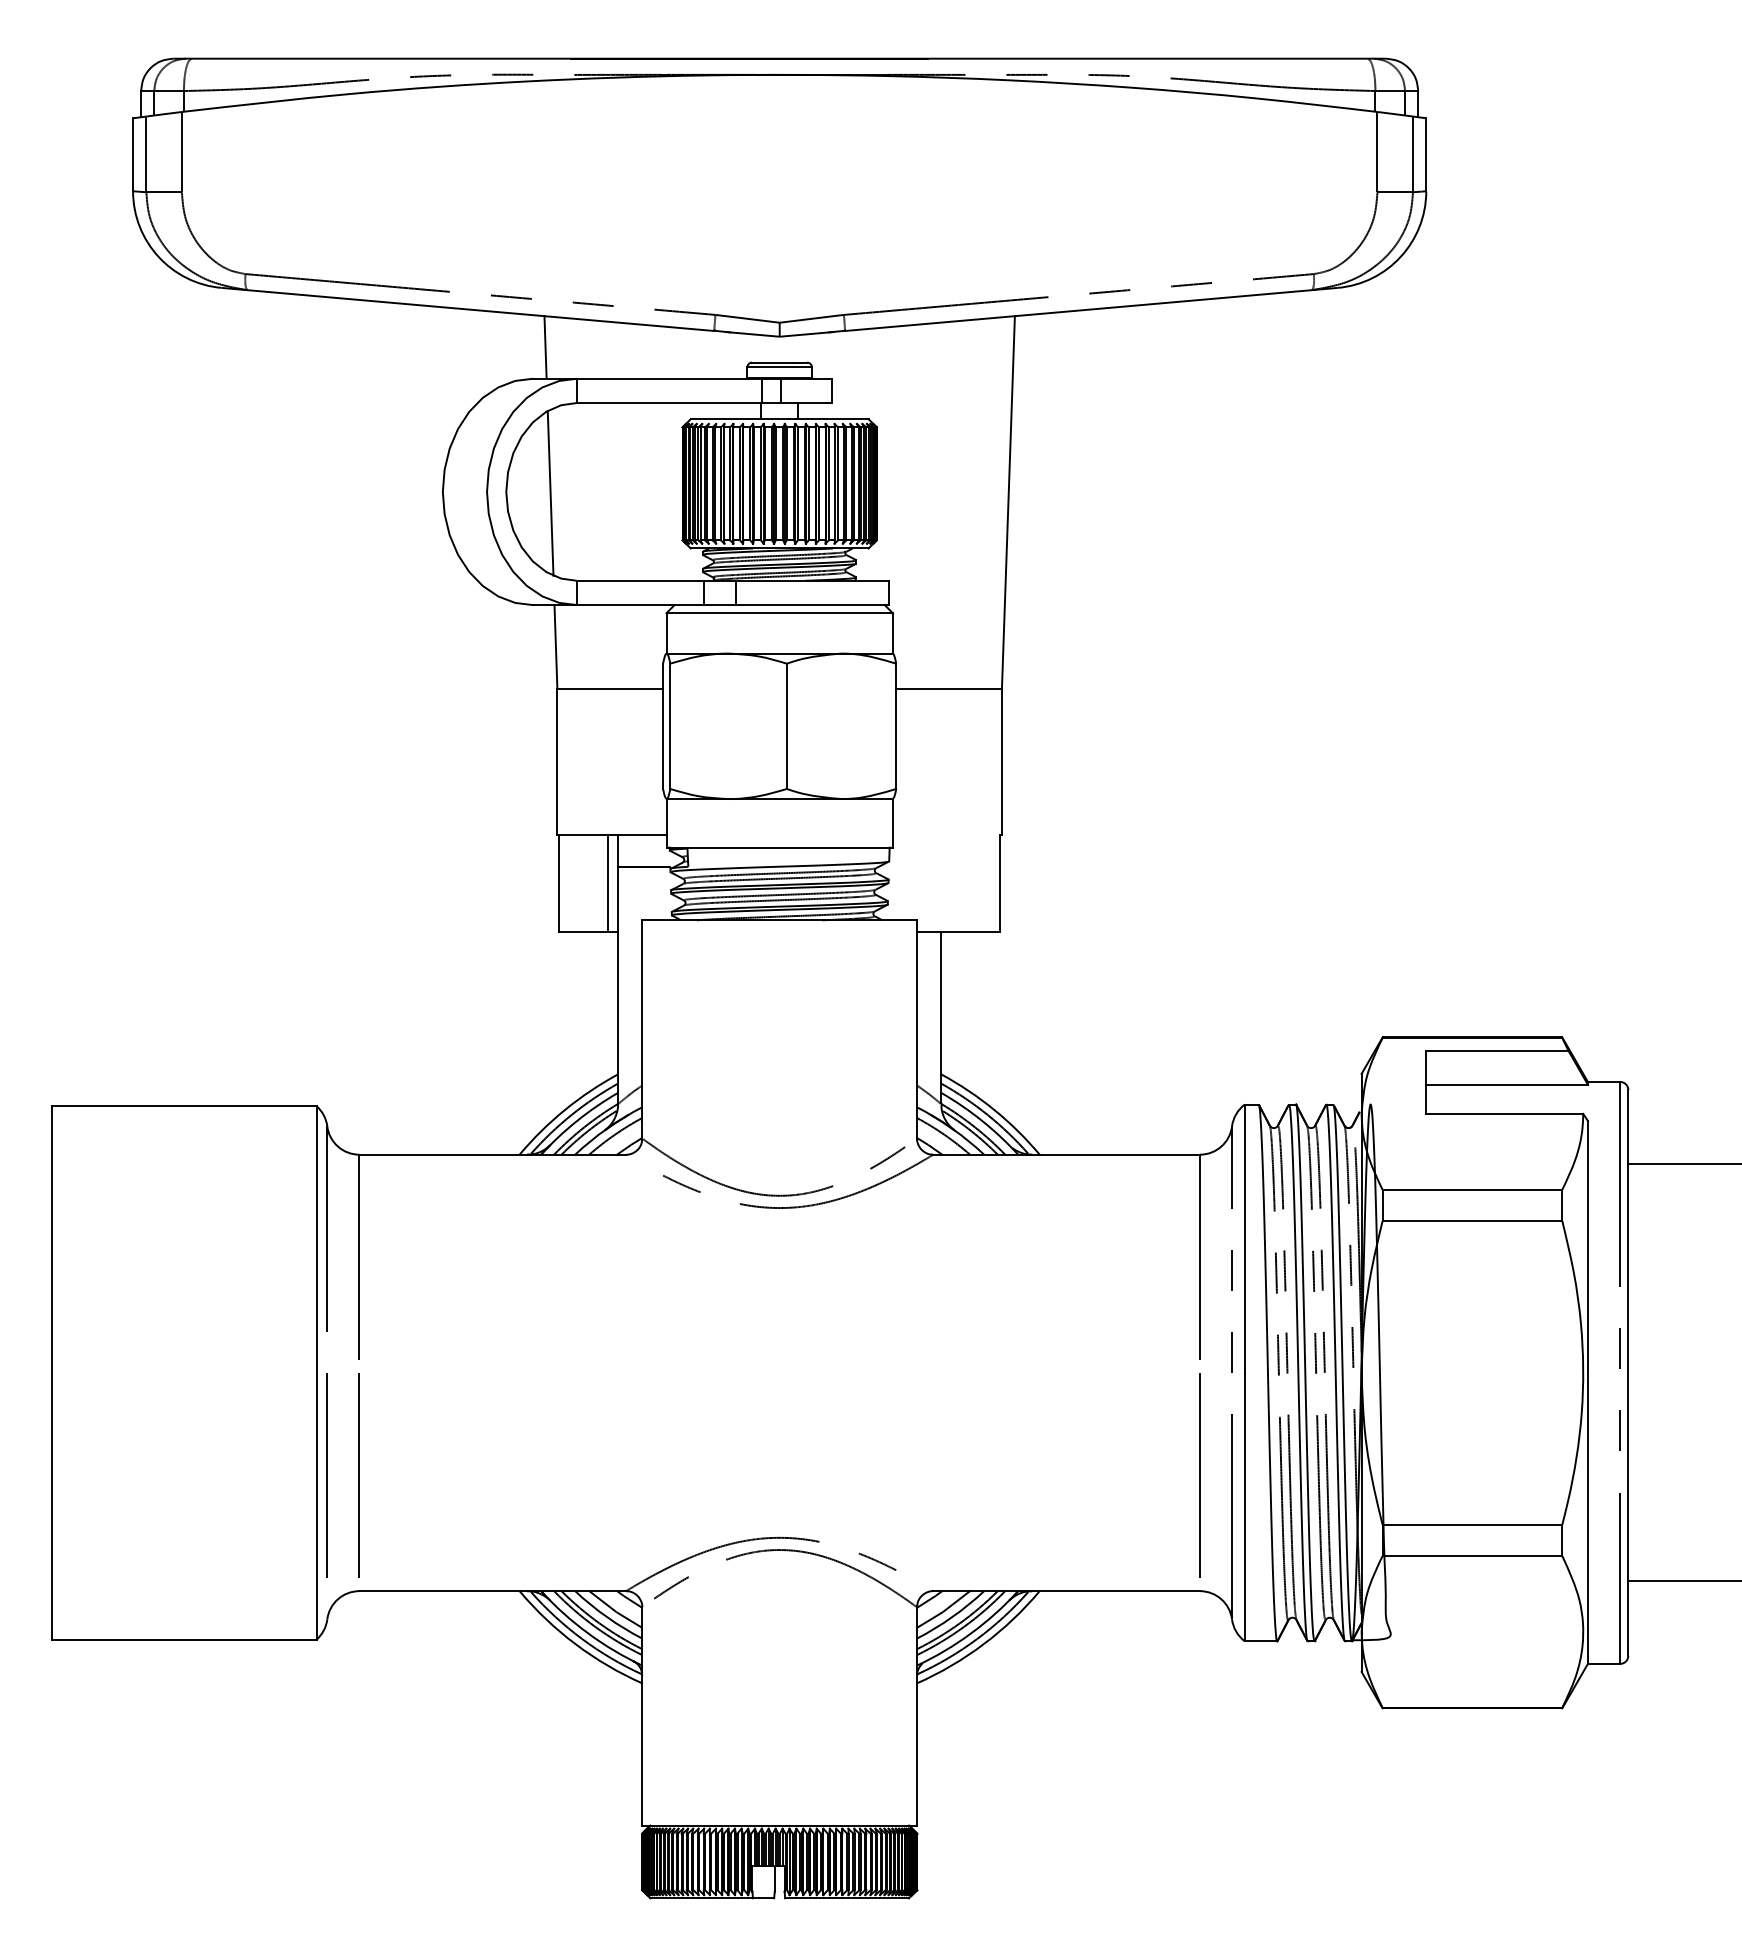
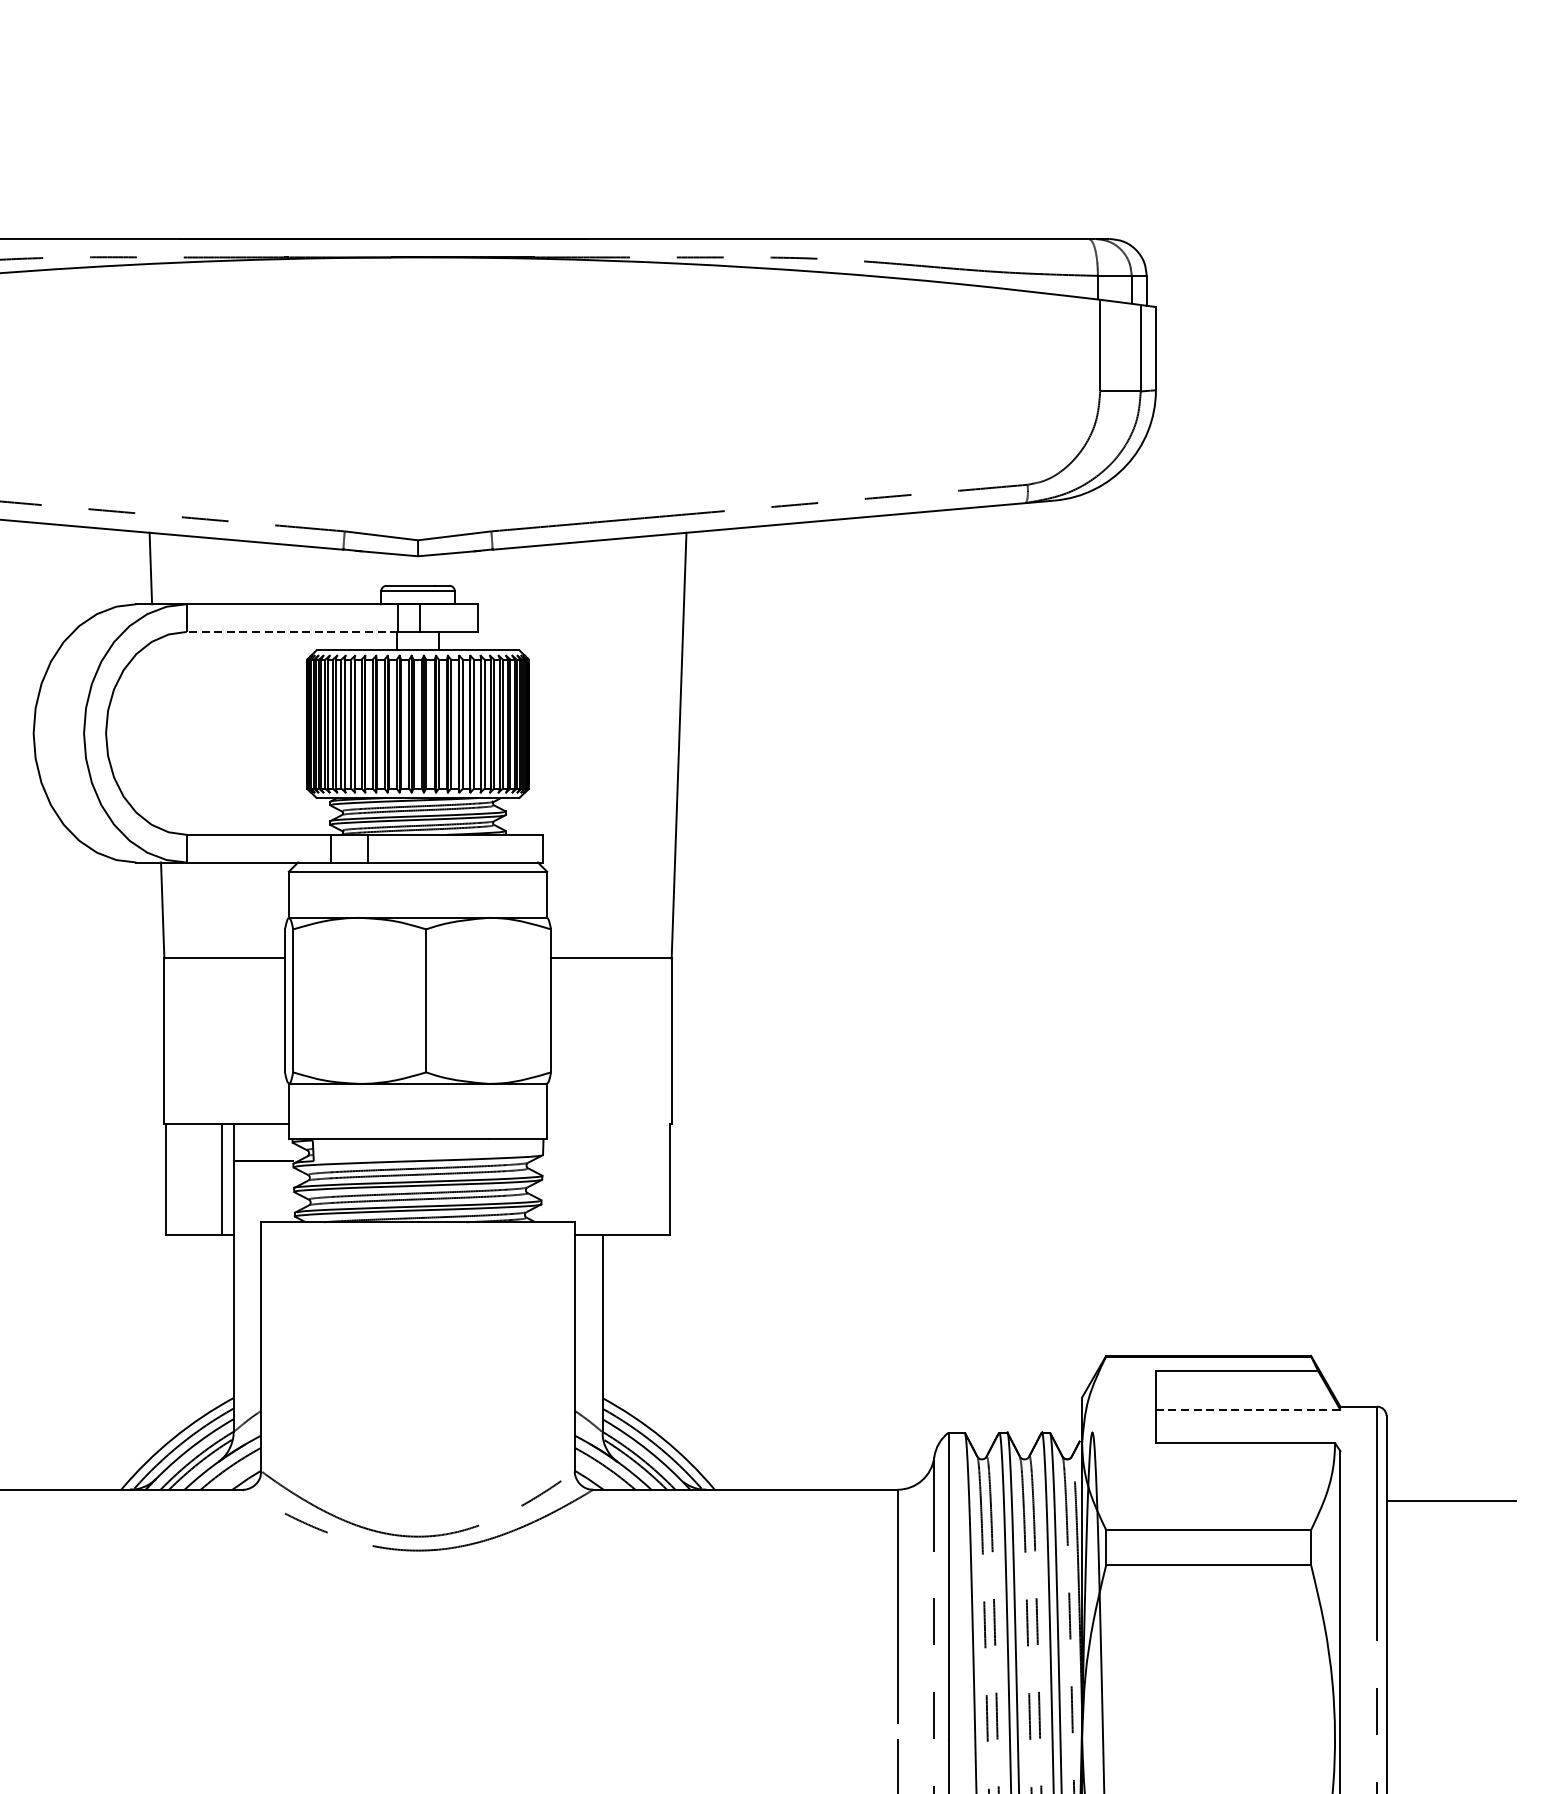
line: (669, 403) -> (292, 632), solid -> dashed
line: (550, 492) -> (156, 734), removed
line: (1507, 1084) -> (1248, 1409), solid -> dashed

